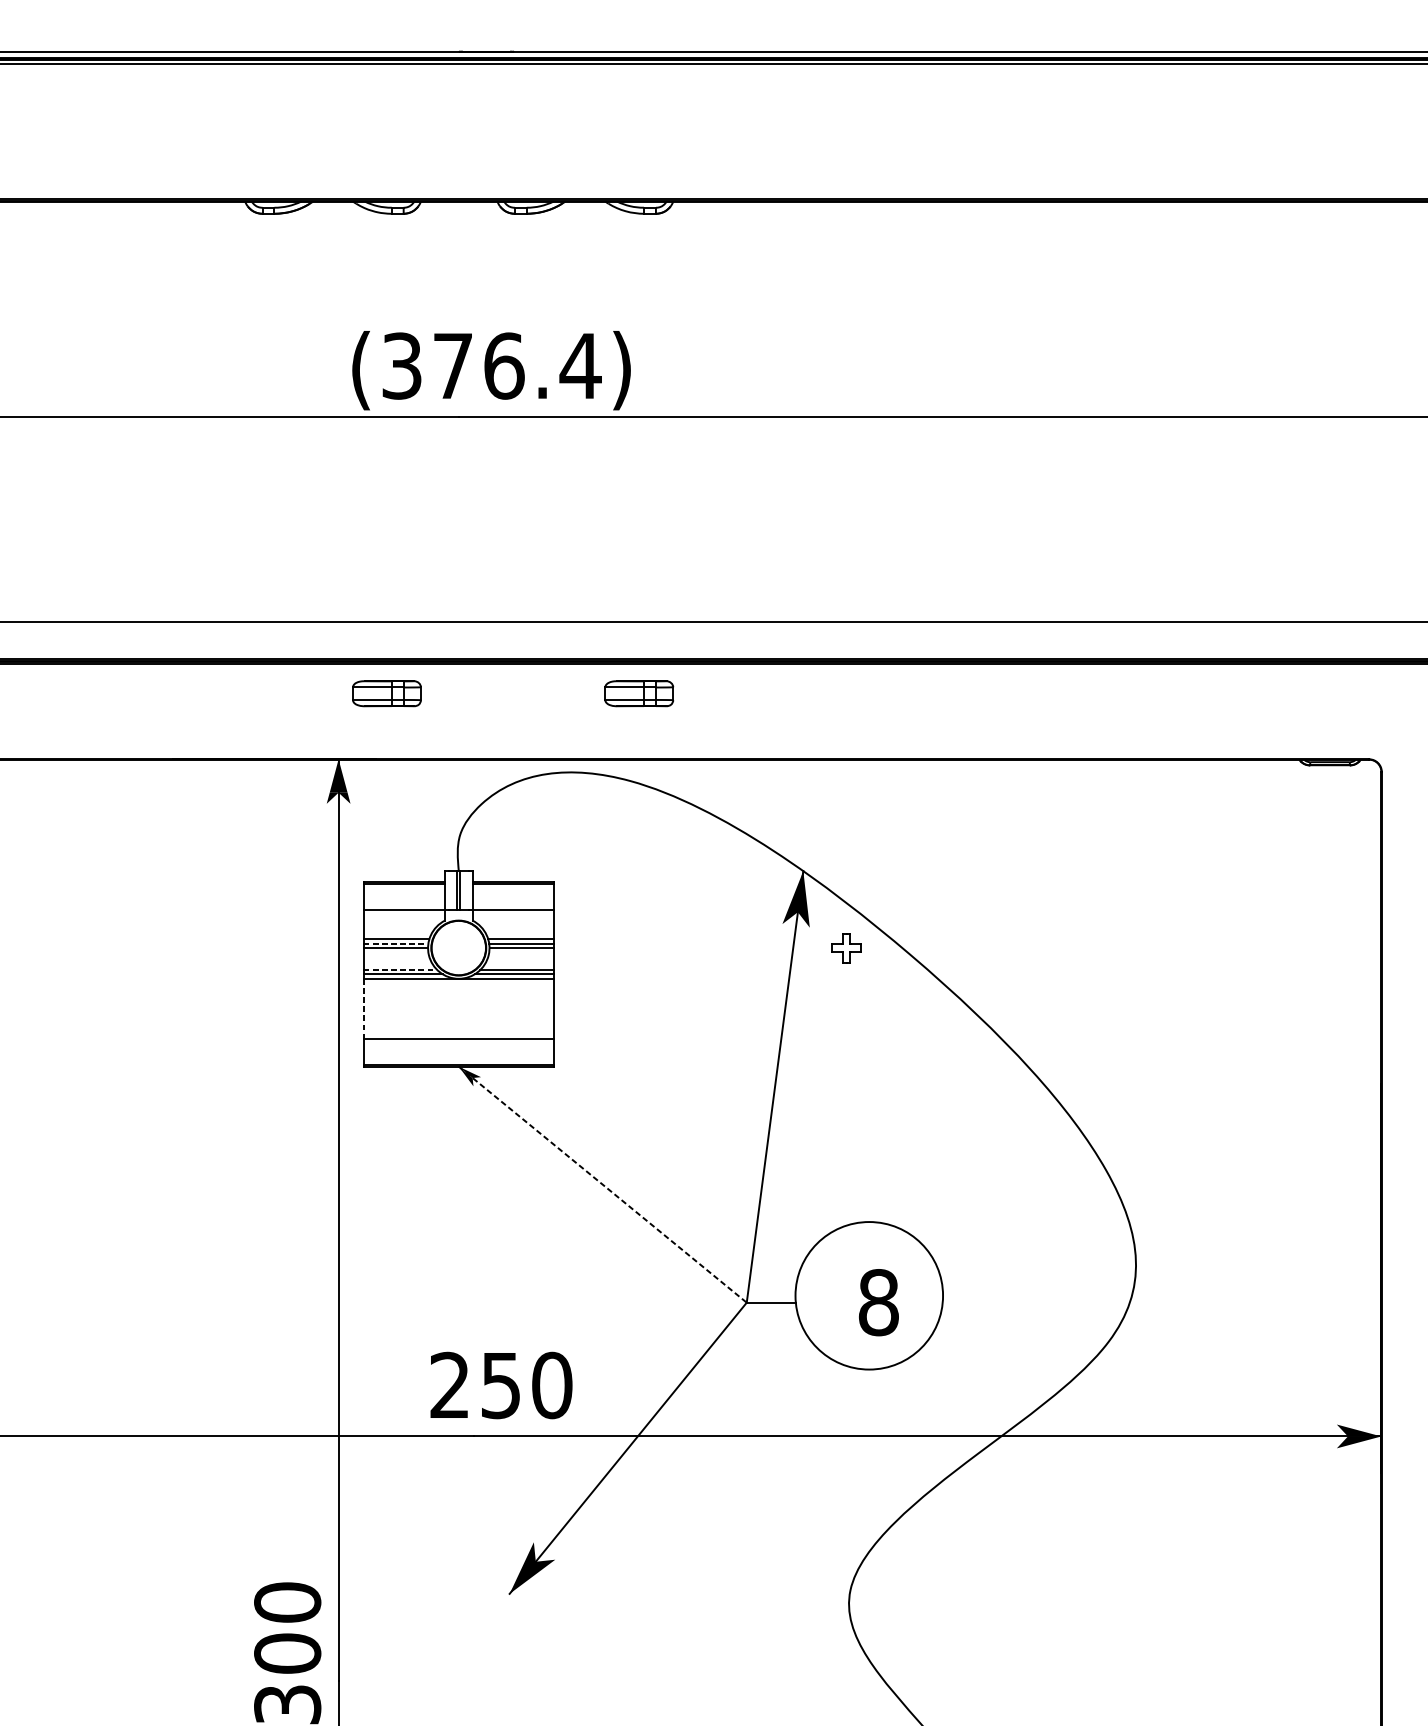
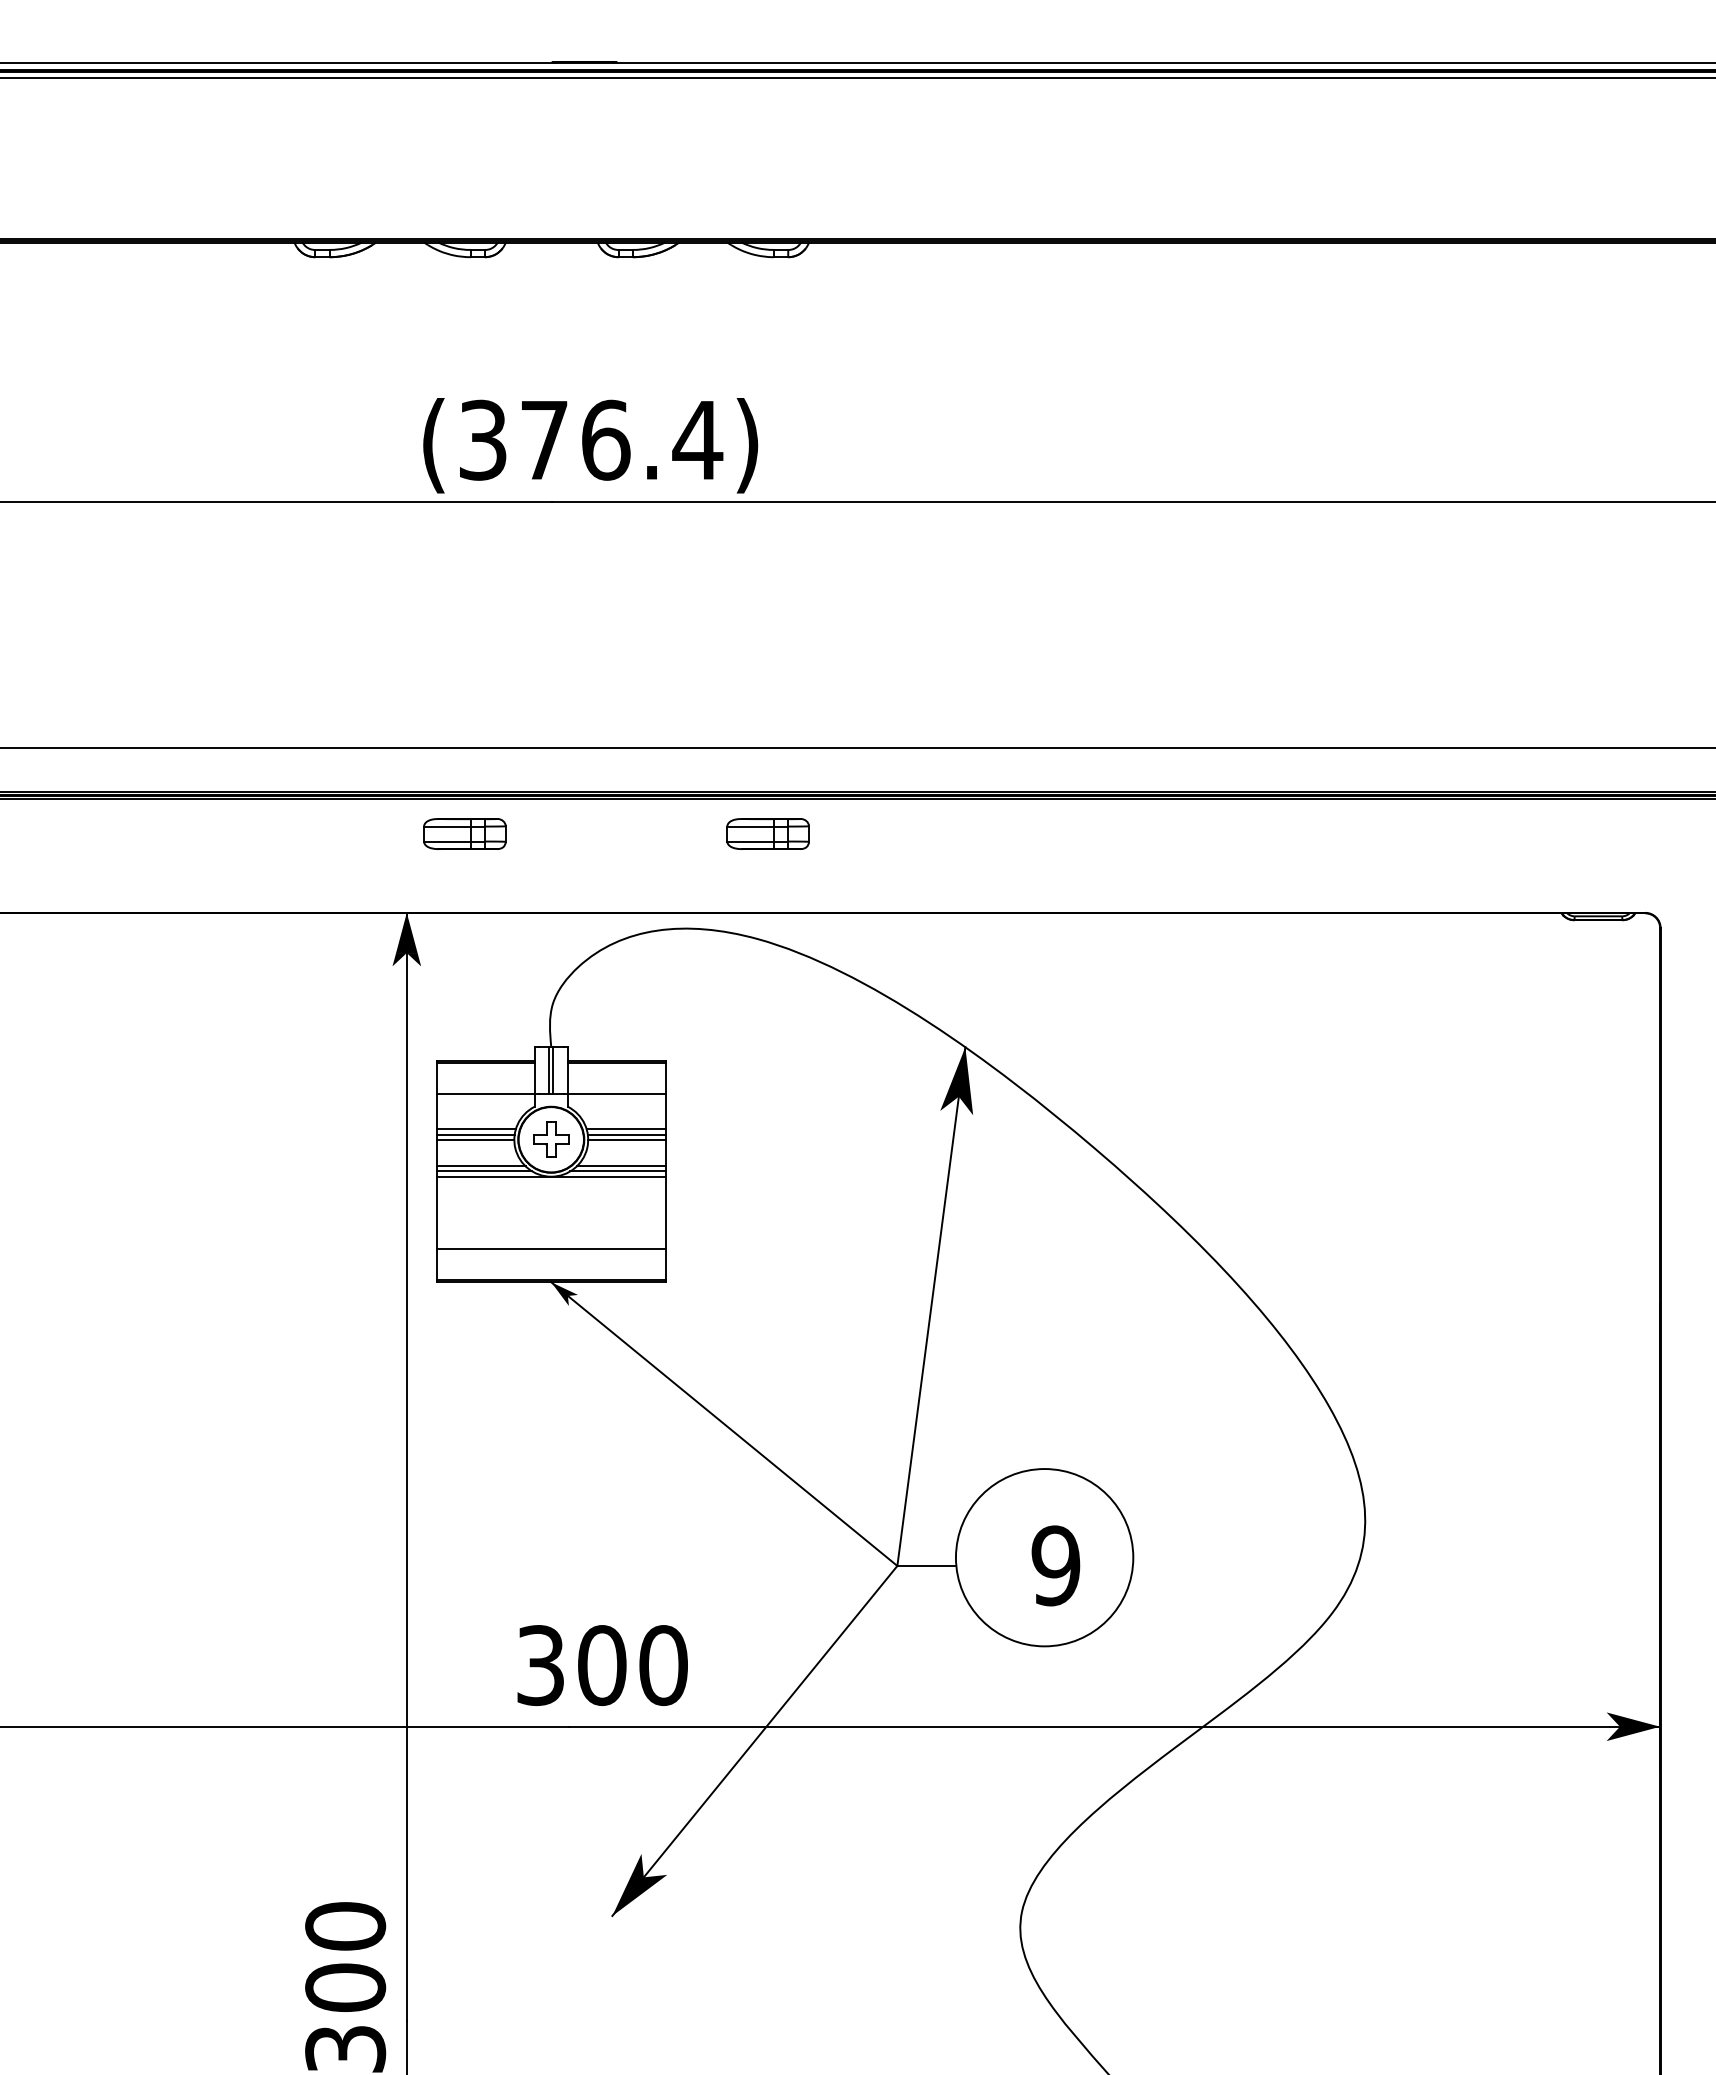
line: (395, 943) -> (475, 1134), dashed -> solid
part: (846, 947) -> (551, 1139), moved
line: (400, 970) -> (481, 1166), dashed -> solid
line: (363, 1009) -> (436, 1213), dashed -> solid
line: (602, 1184) -> (724, 1424), dashed -> solid
text: (878, 1302) -> (1055, 1565), 8 -> 9
text: (475, 1385) -> (571, 1665), 250 -> 300

